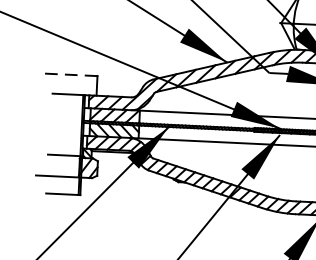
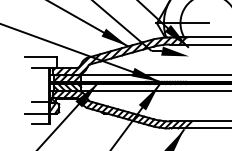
line: (68, 75) -> (40, 57), dashed -> solid

